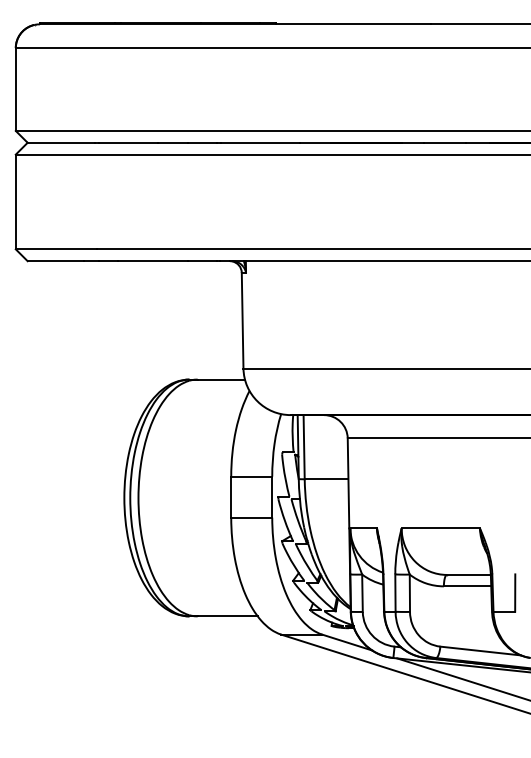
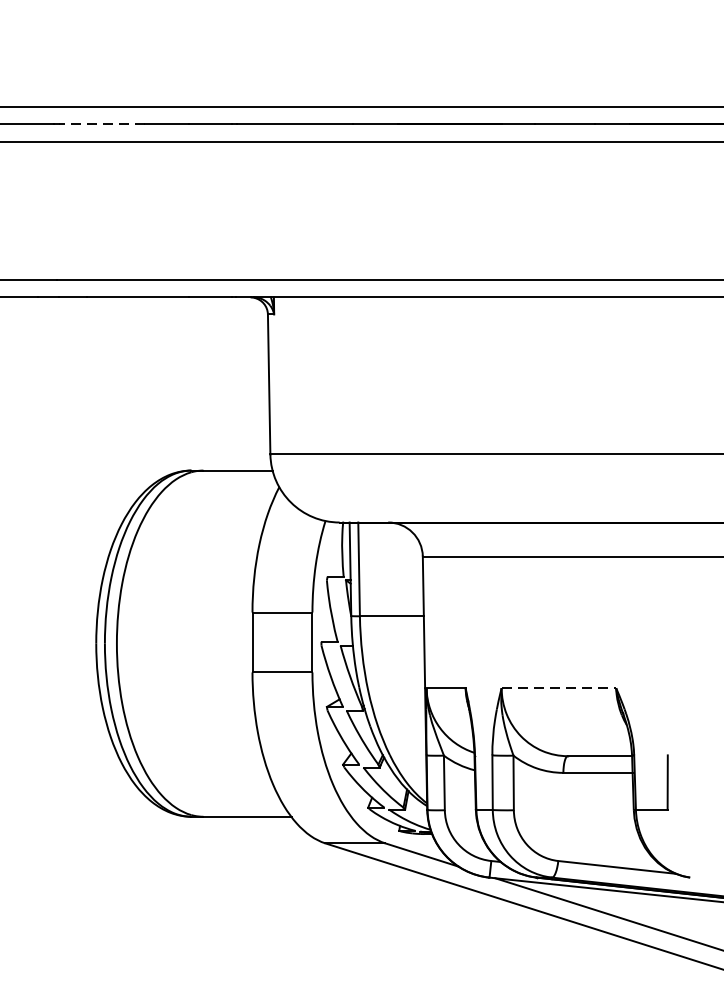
line: (128, 142) -> (102, 123), solid -> dashed
line: (441, 528) -> (559, 688), solid -> dashed

